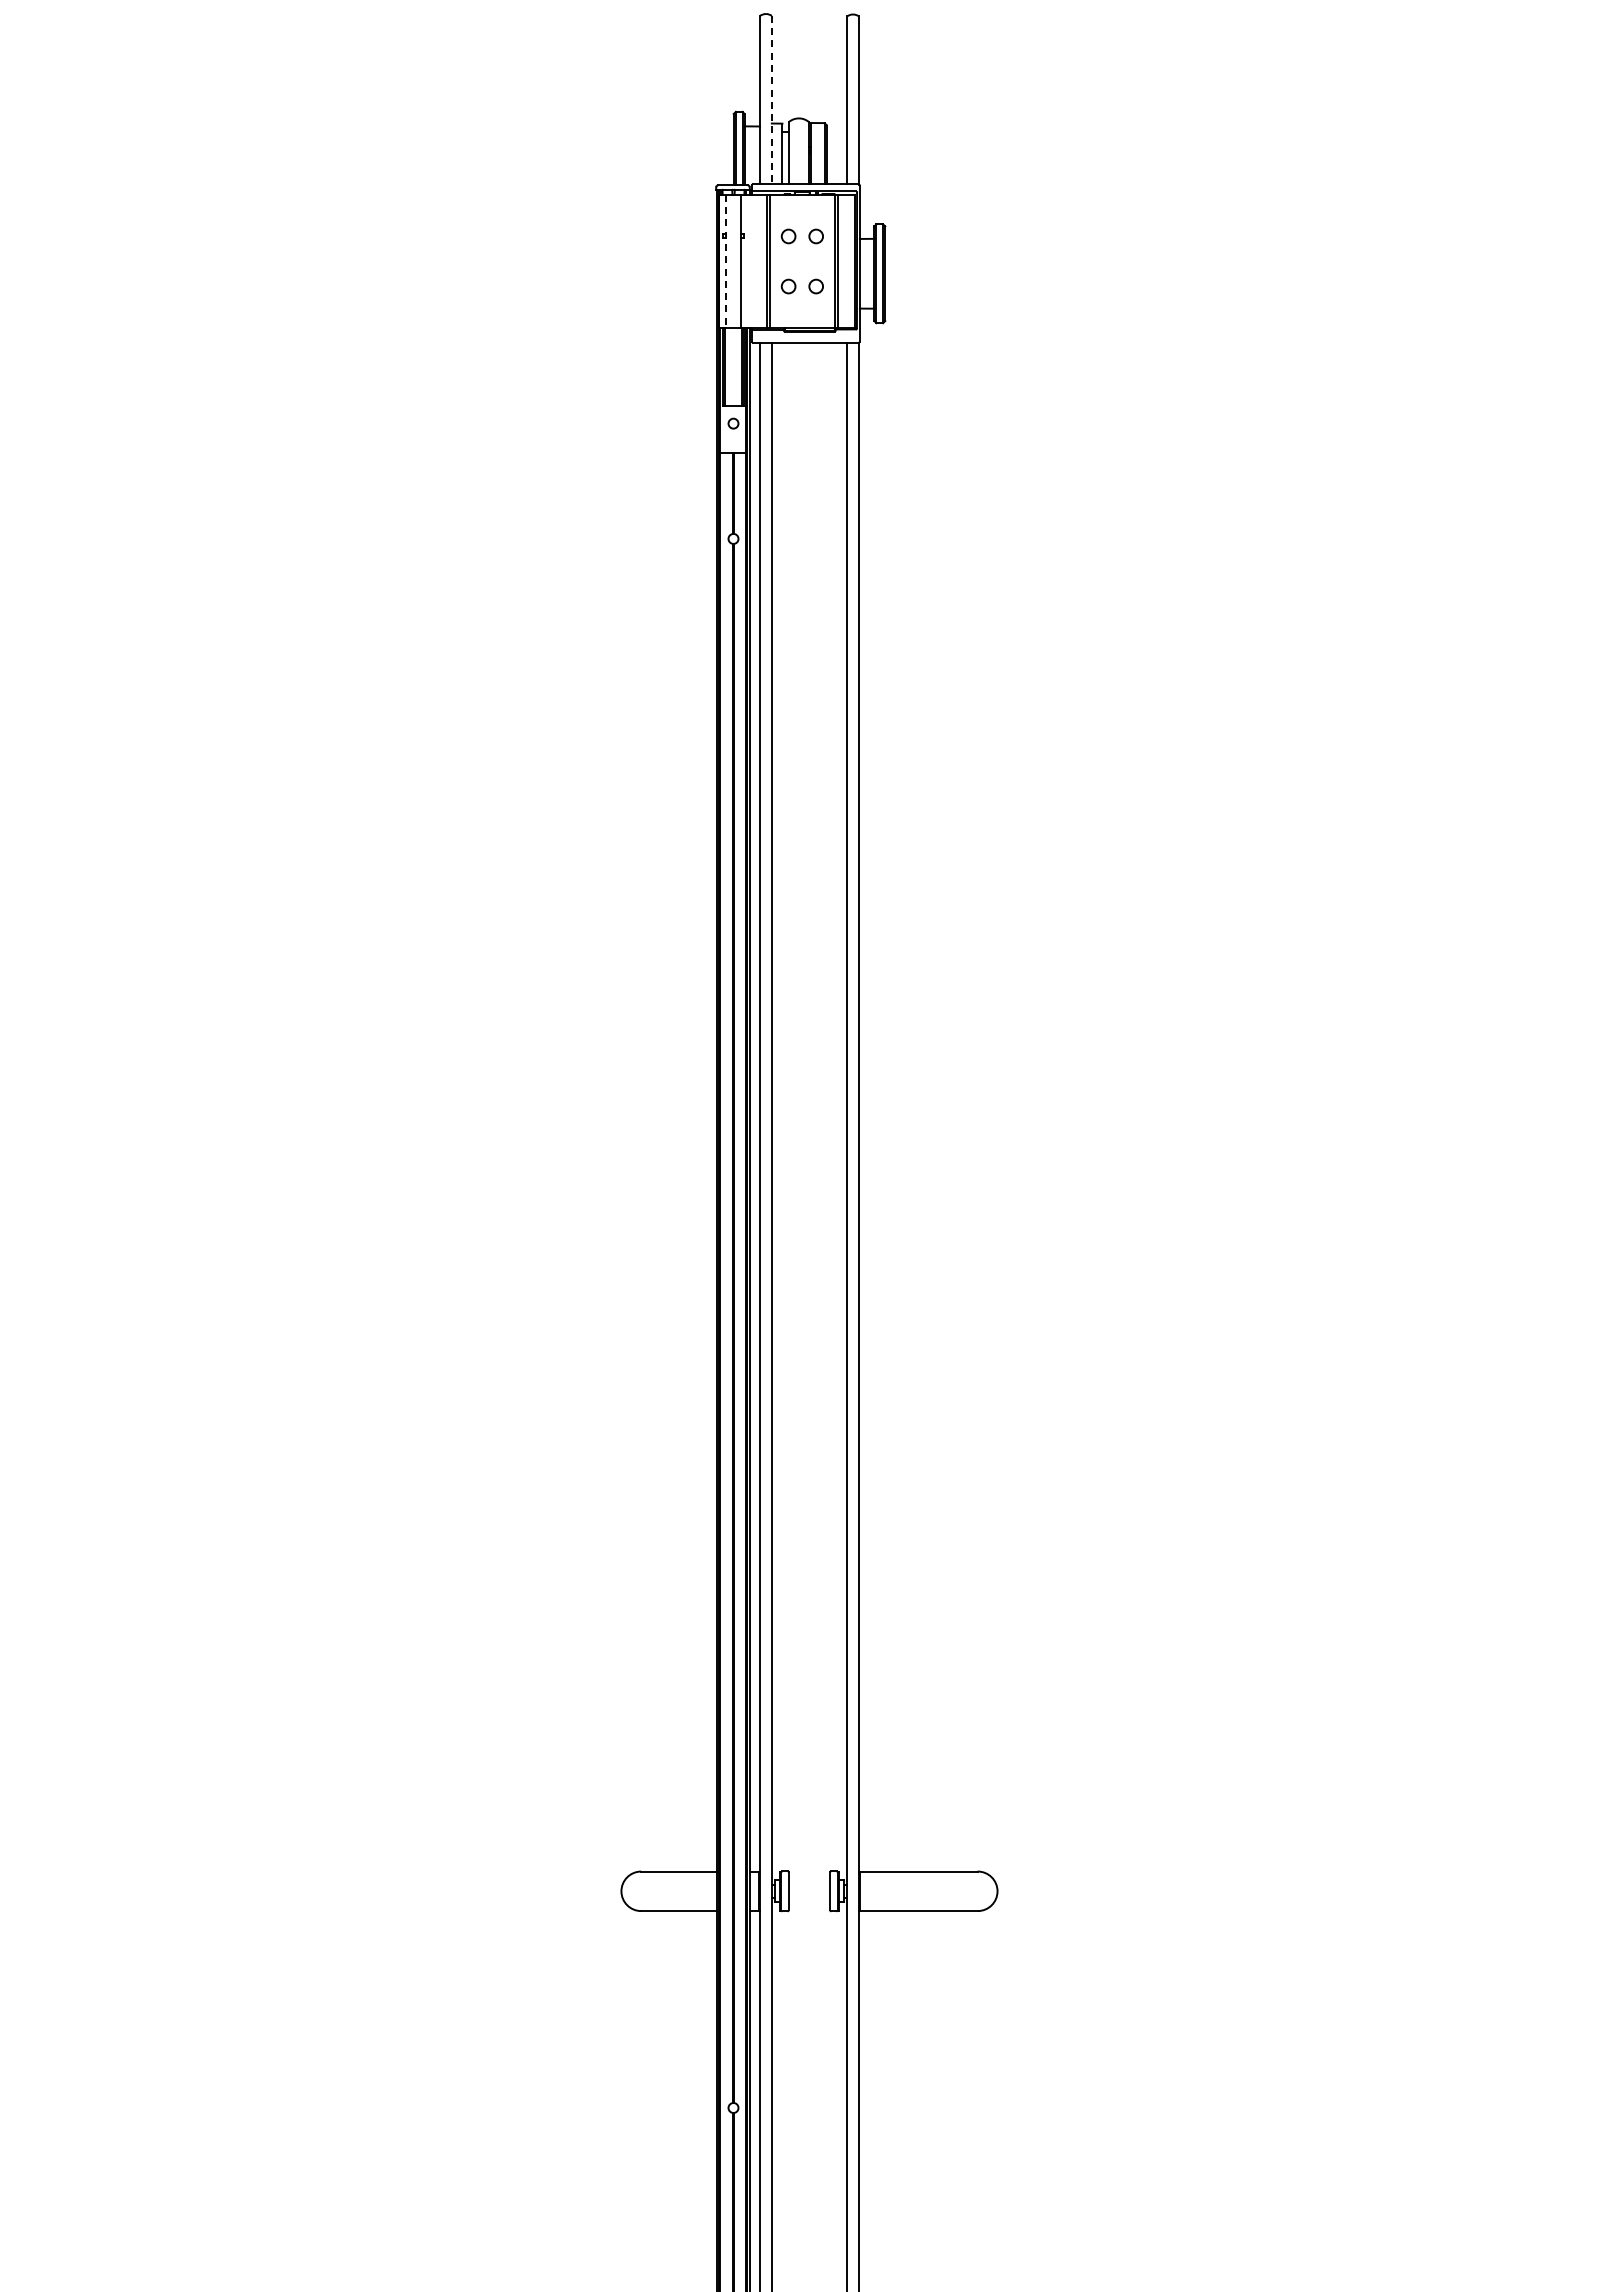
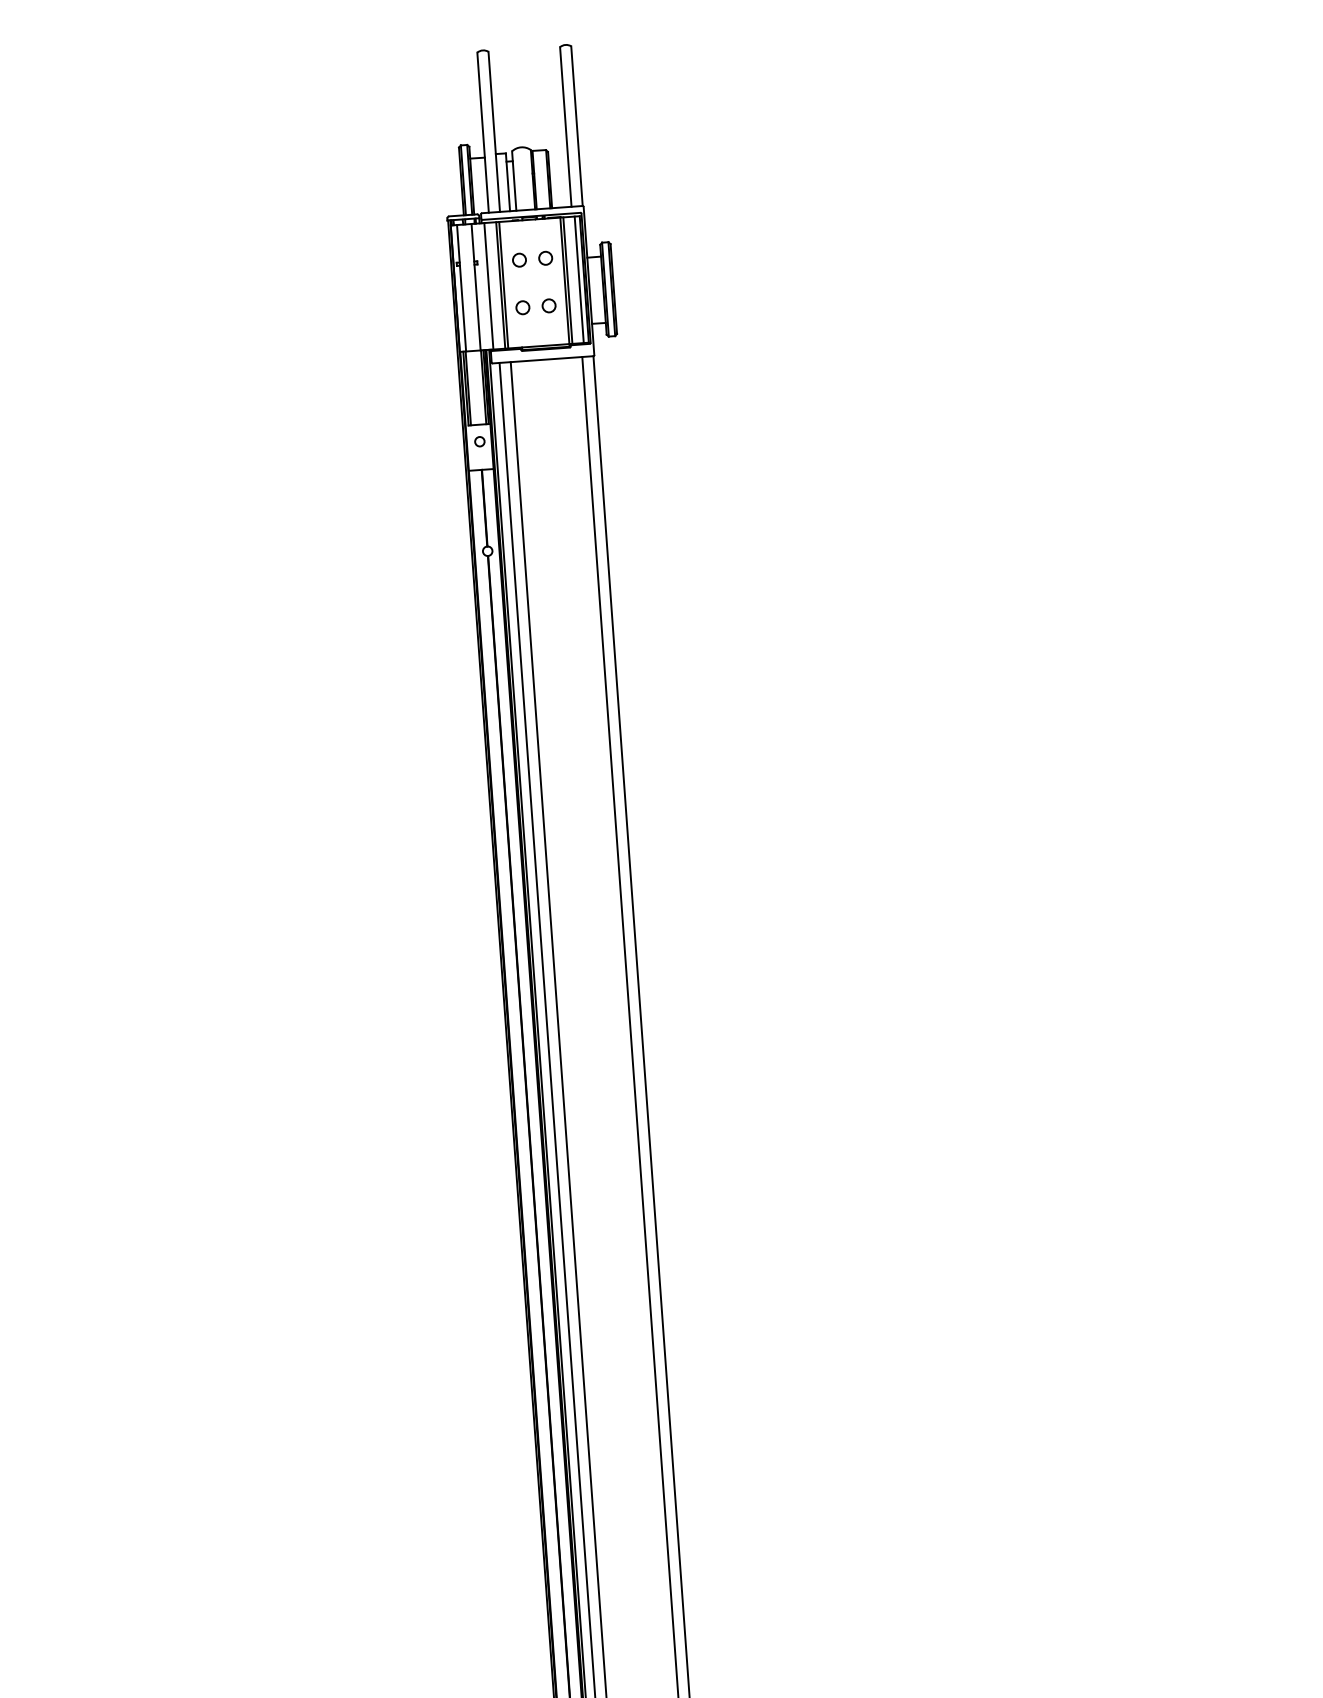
line: (771, 100) -> (493, 132), dashed -> solid
line: (725, 261) -> (461, 288), dashed -> solid
line: (754, 261) -> (488, 286), added
line: (849, 261) -> (579, 279), added

